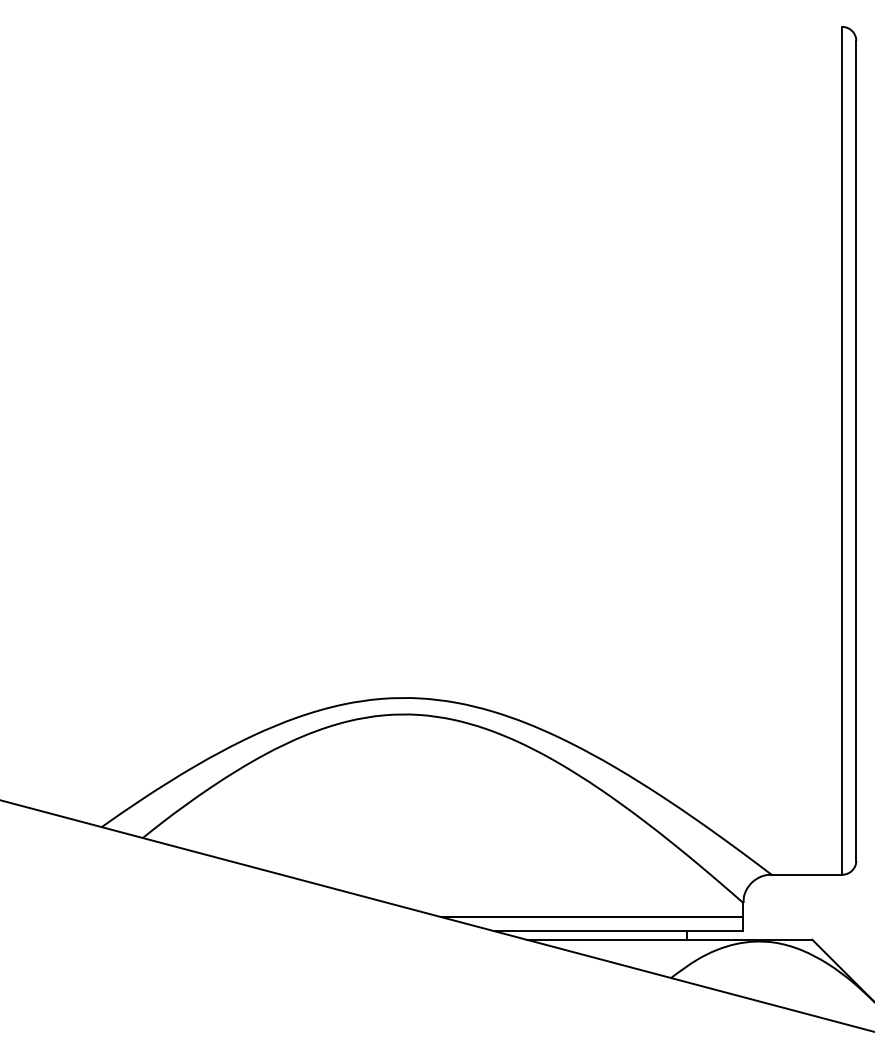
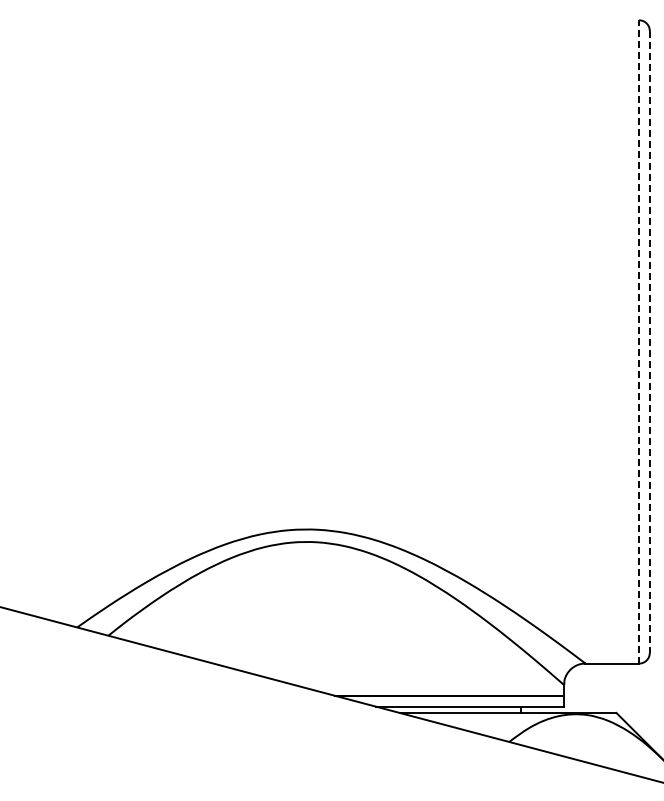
line: (842, 450) -> (639, 341), solid -> dashed
line: (855, 450) -> (649, 341), solid -> dashed

